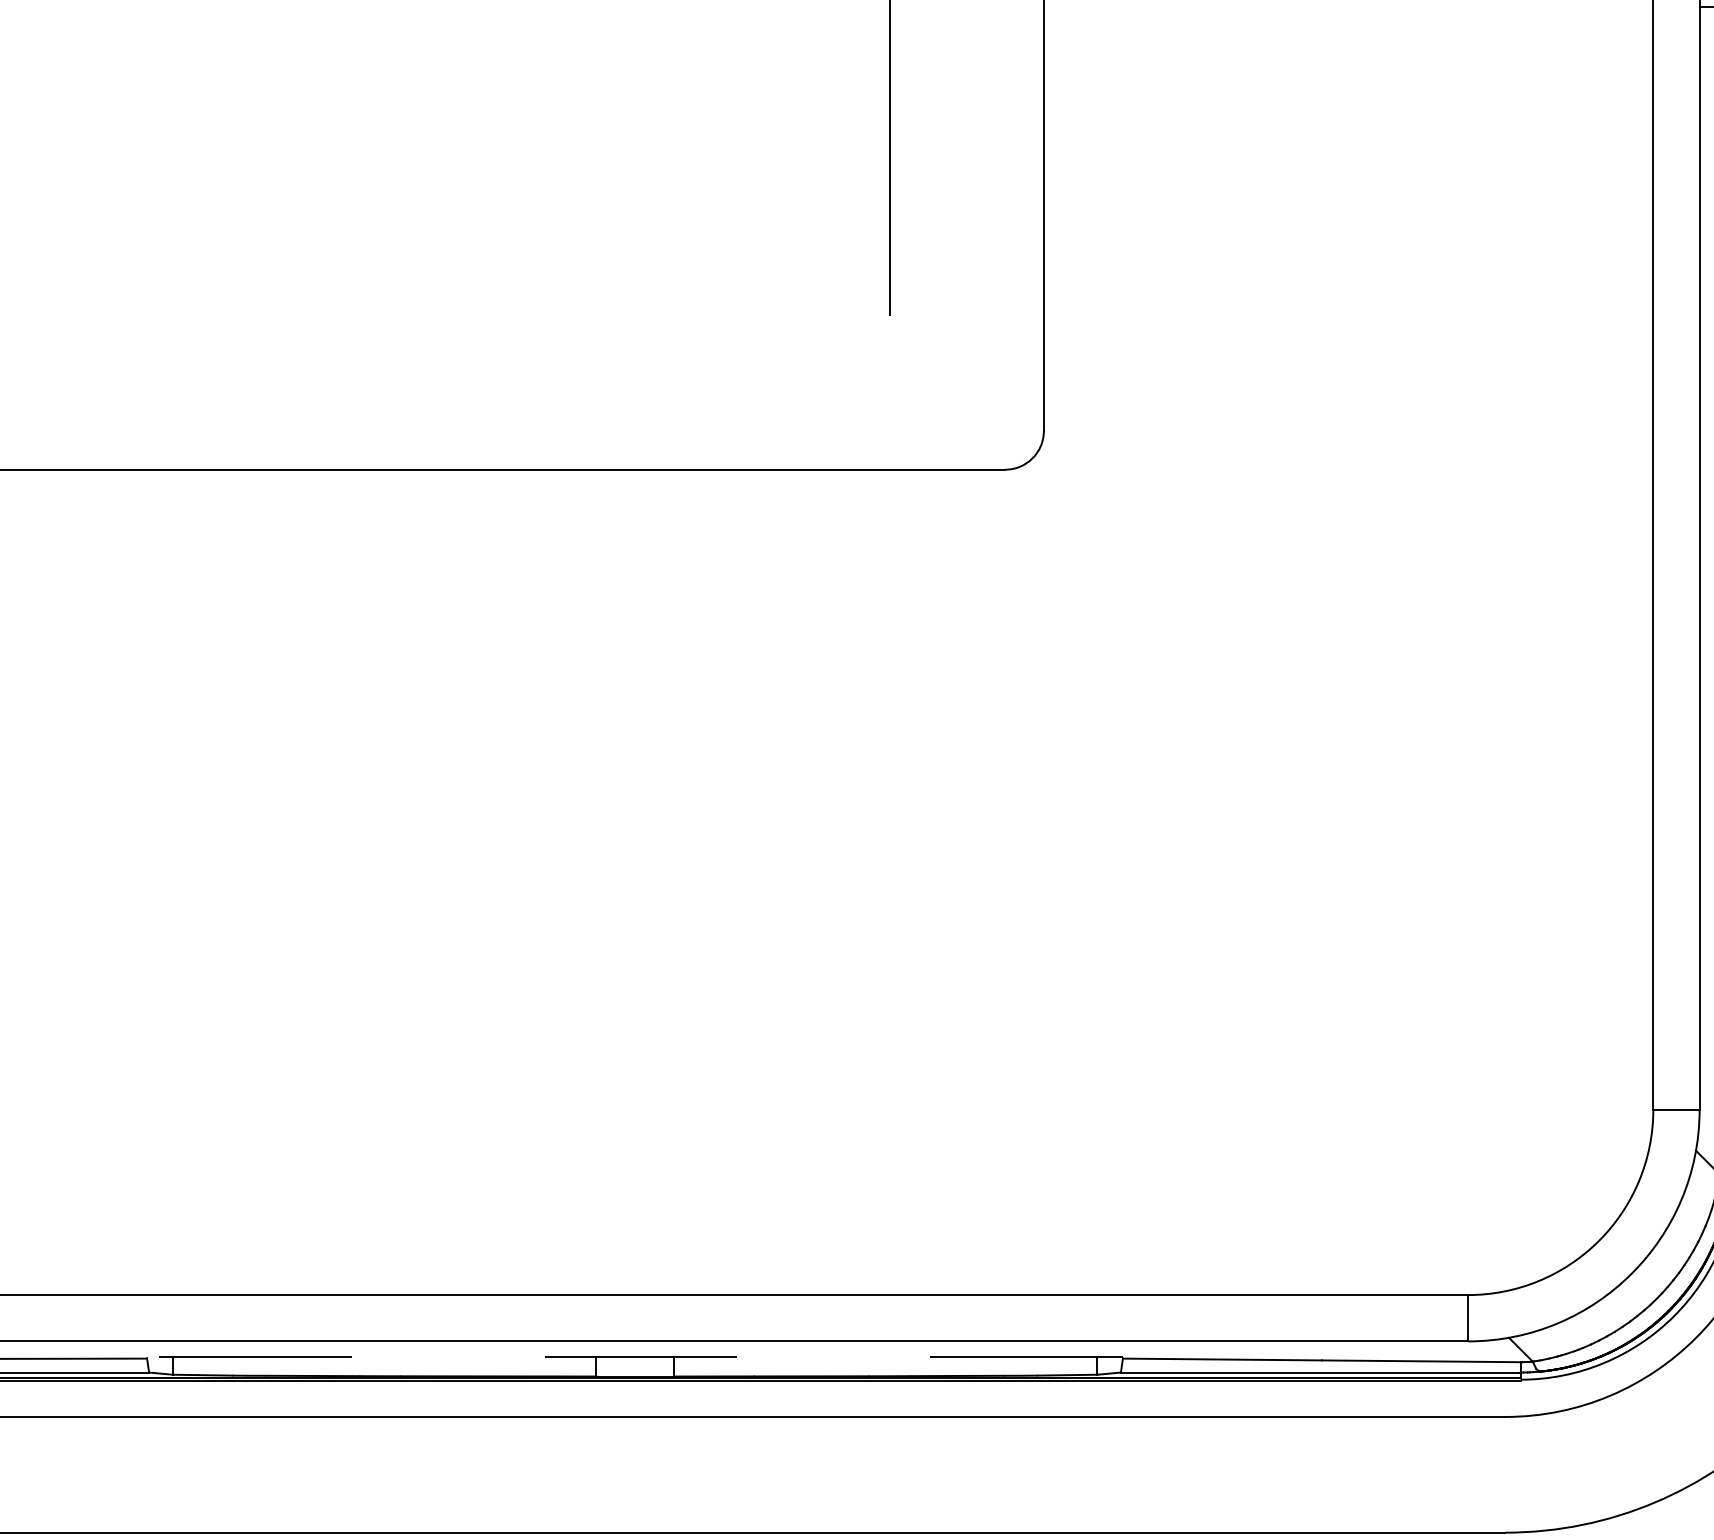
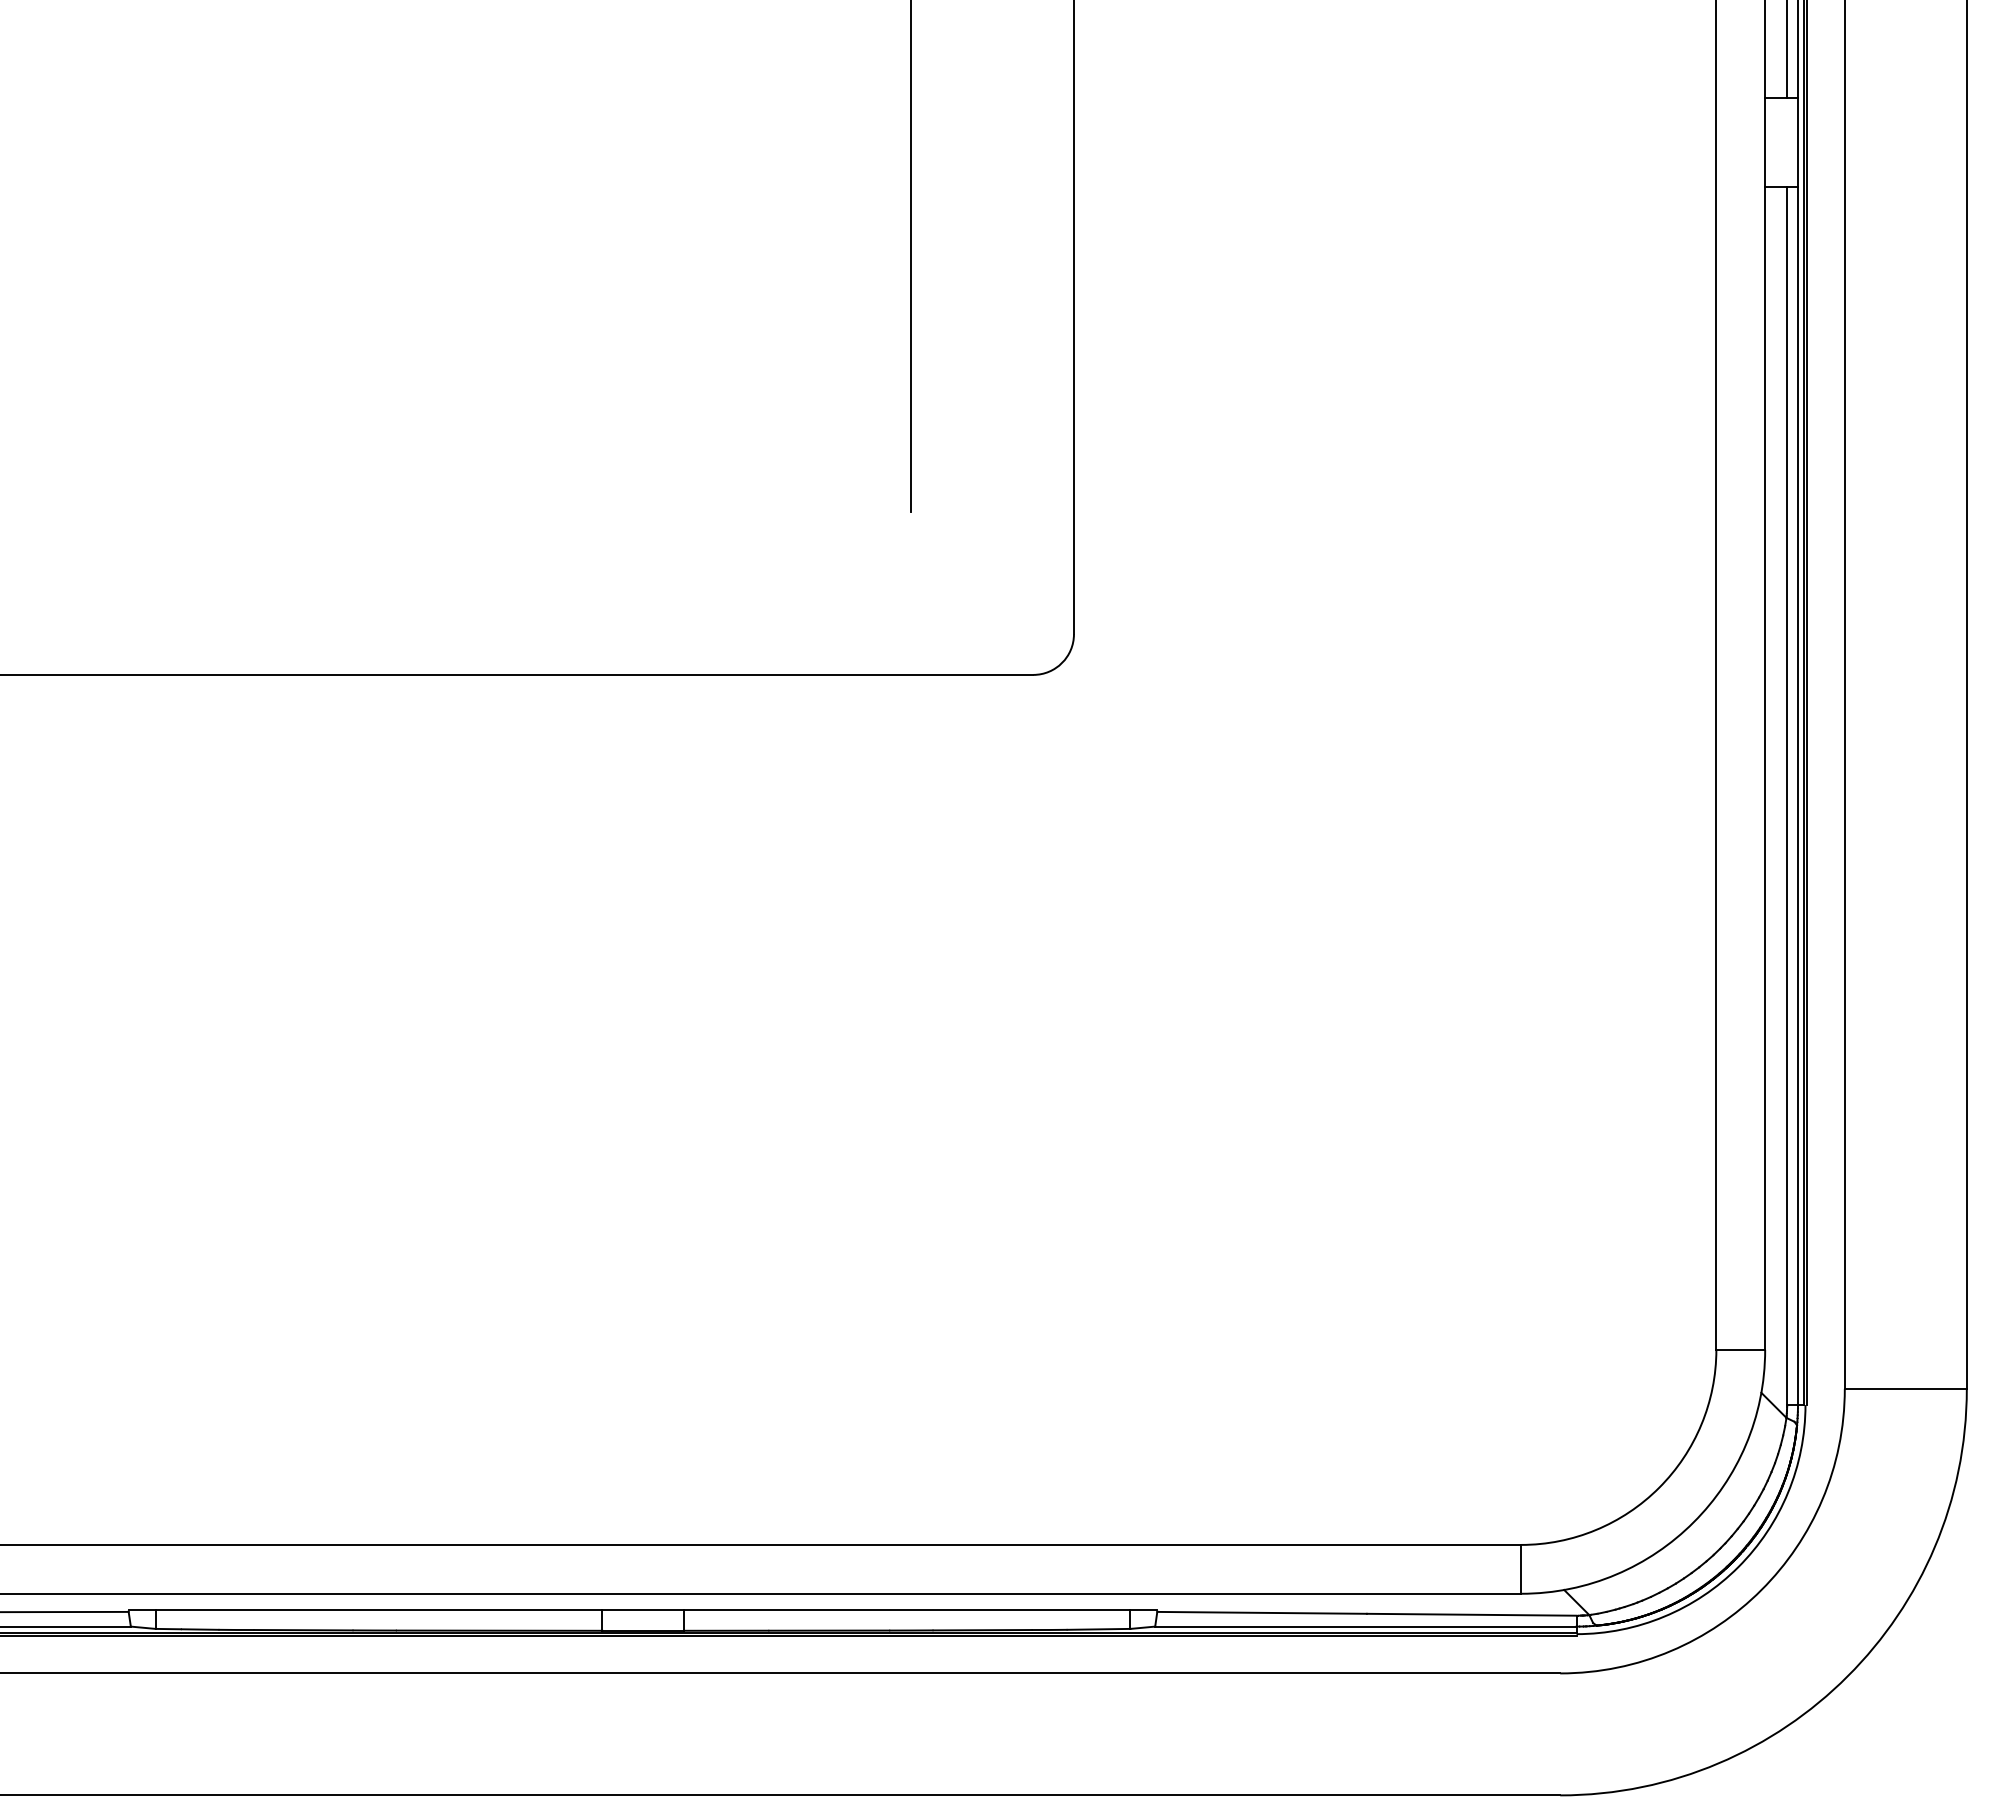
line: (634, 1357) -> (642, 1610), dashed -> solid

